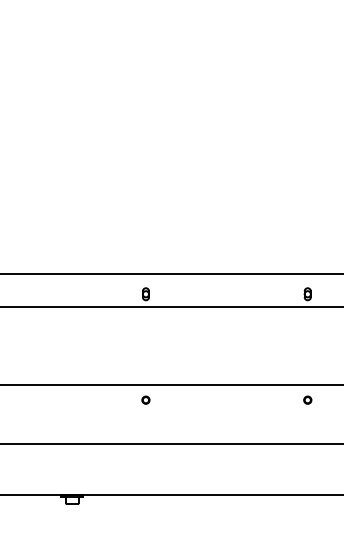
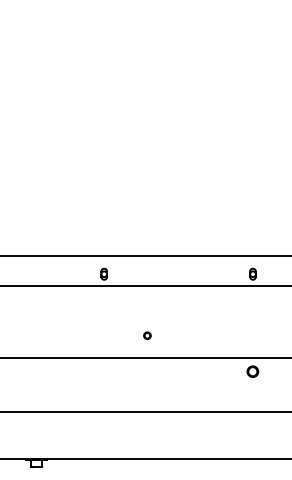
part: (145, 399) -> (147, 335), moved
part: (307, 399) -> (252, 370), size x1.6

